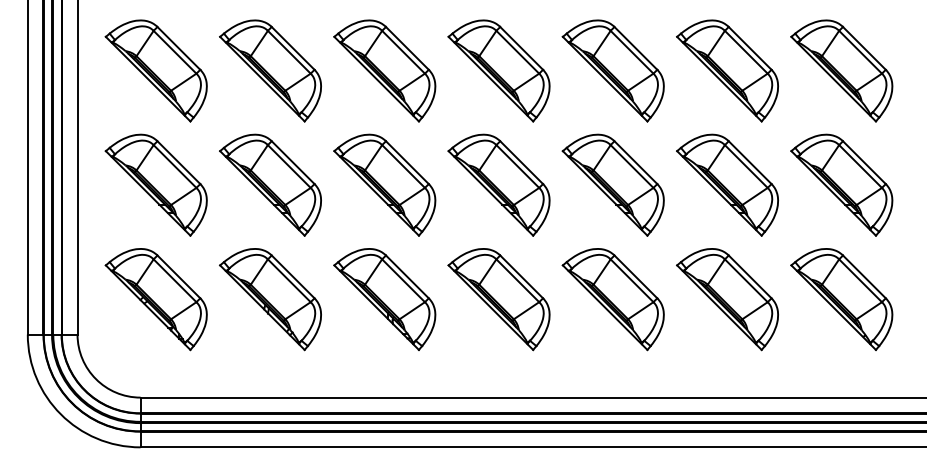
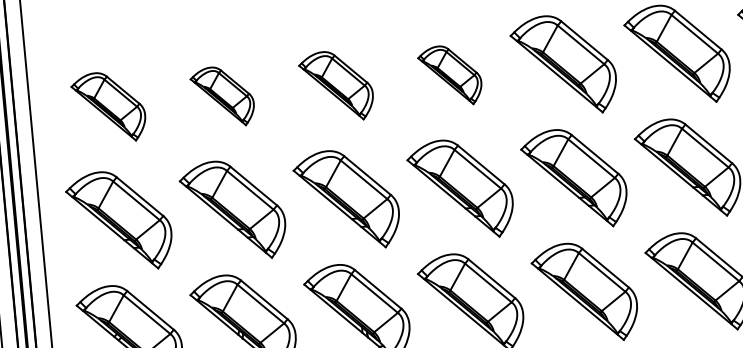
part: (155, 70) -> (108, 107), size x0.7
part: (270, 70) -> (222, 96), size x0.6
part: (384, 70) -> (336, 85), size x0.7
part: (498, 70) -> (449, 75), size x0.6

